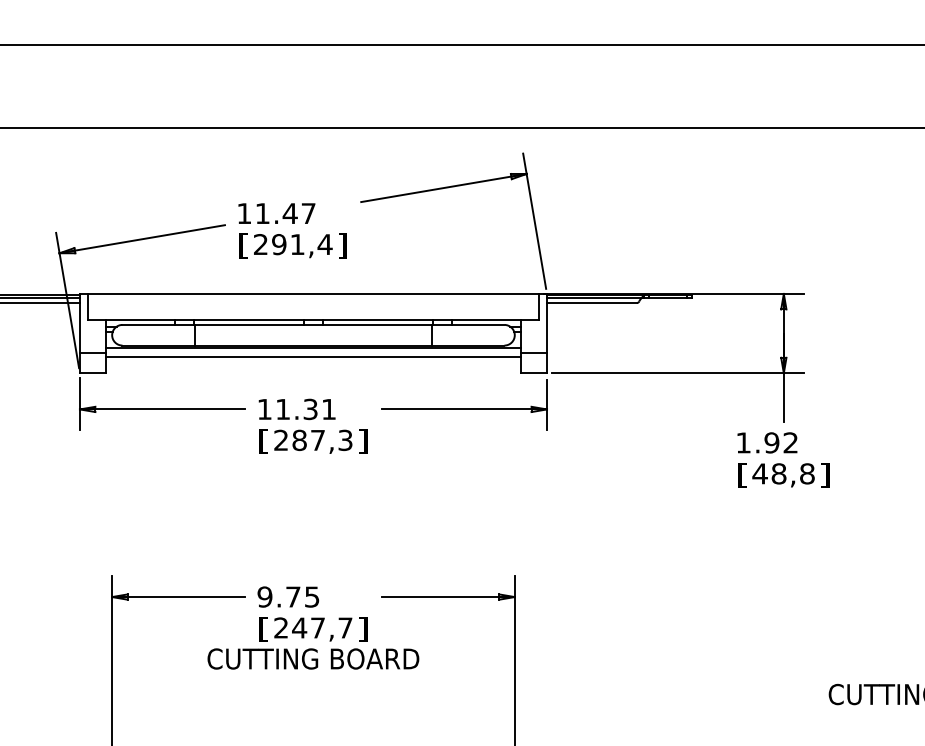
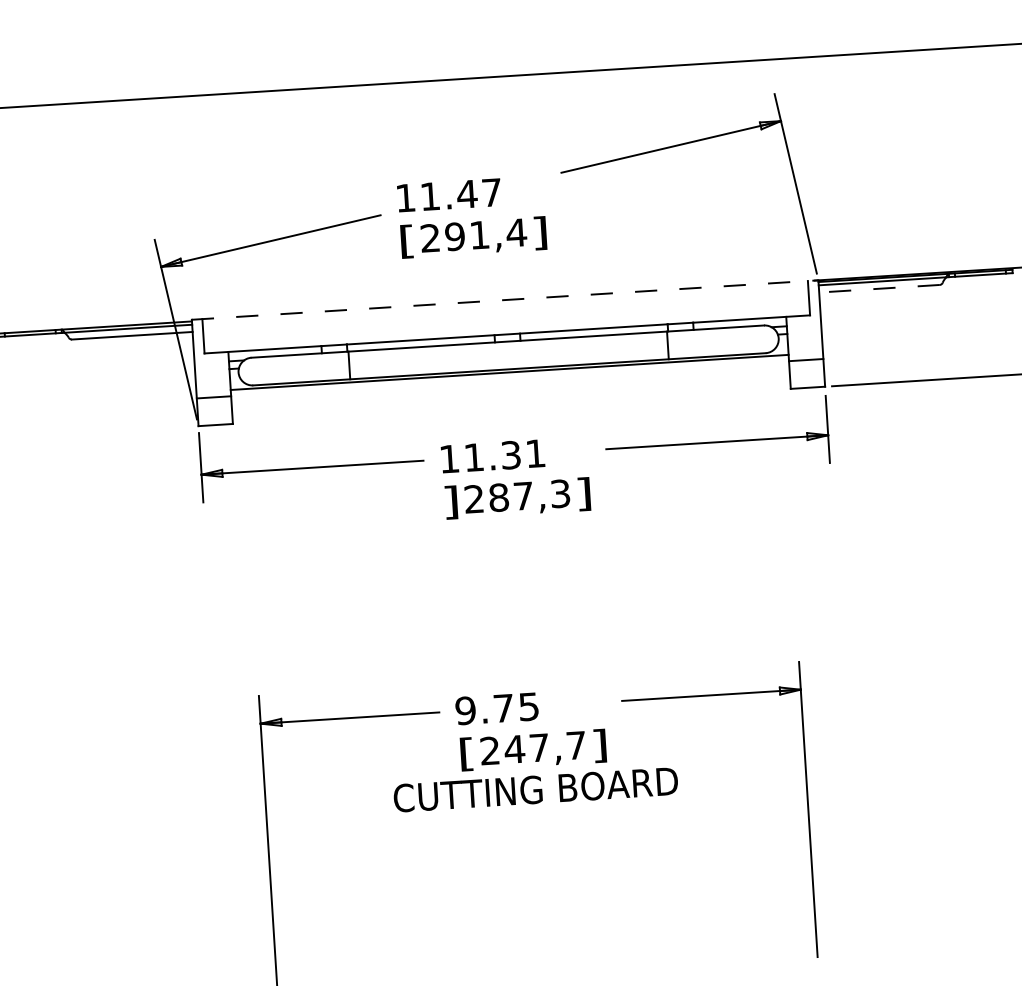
line: (313, 293) -> (505, 299), solid -> dashed
line: (591, 303) -> (878, 289), solid -> dashed
line: (313, 357) -> (510, 385), removed
text: (263, 441) -> (450, 502), [ -> ]

